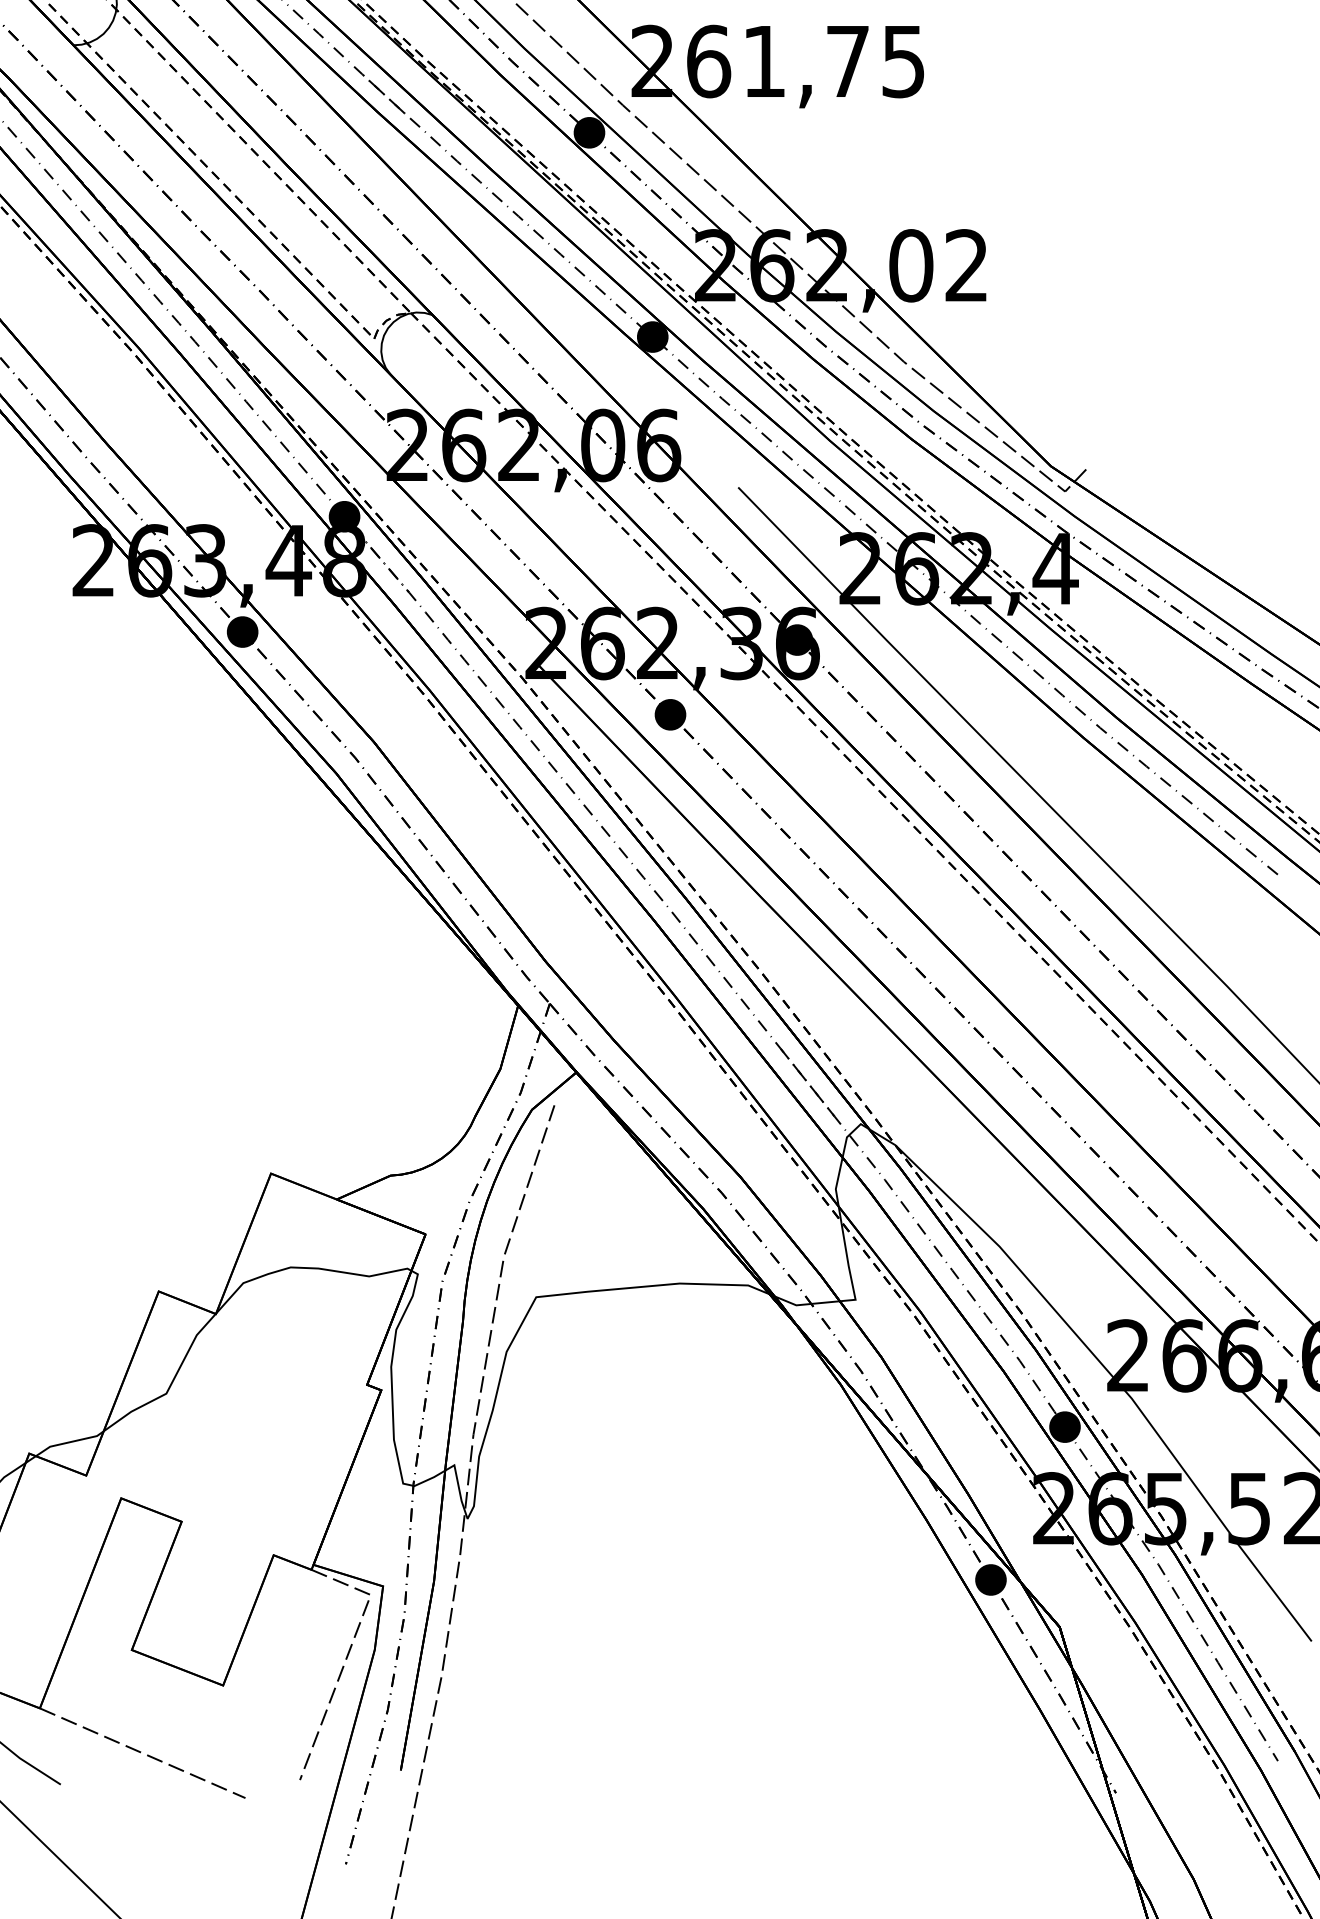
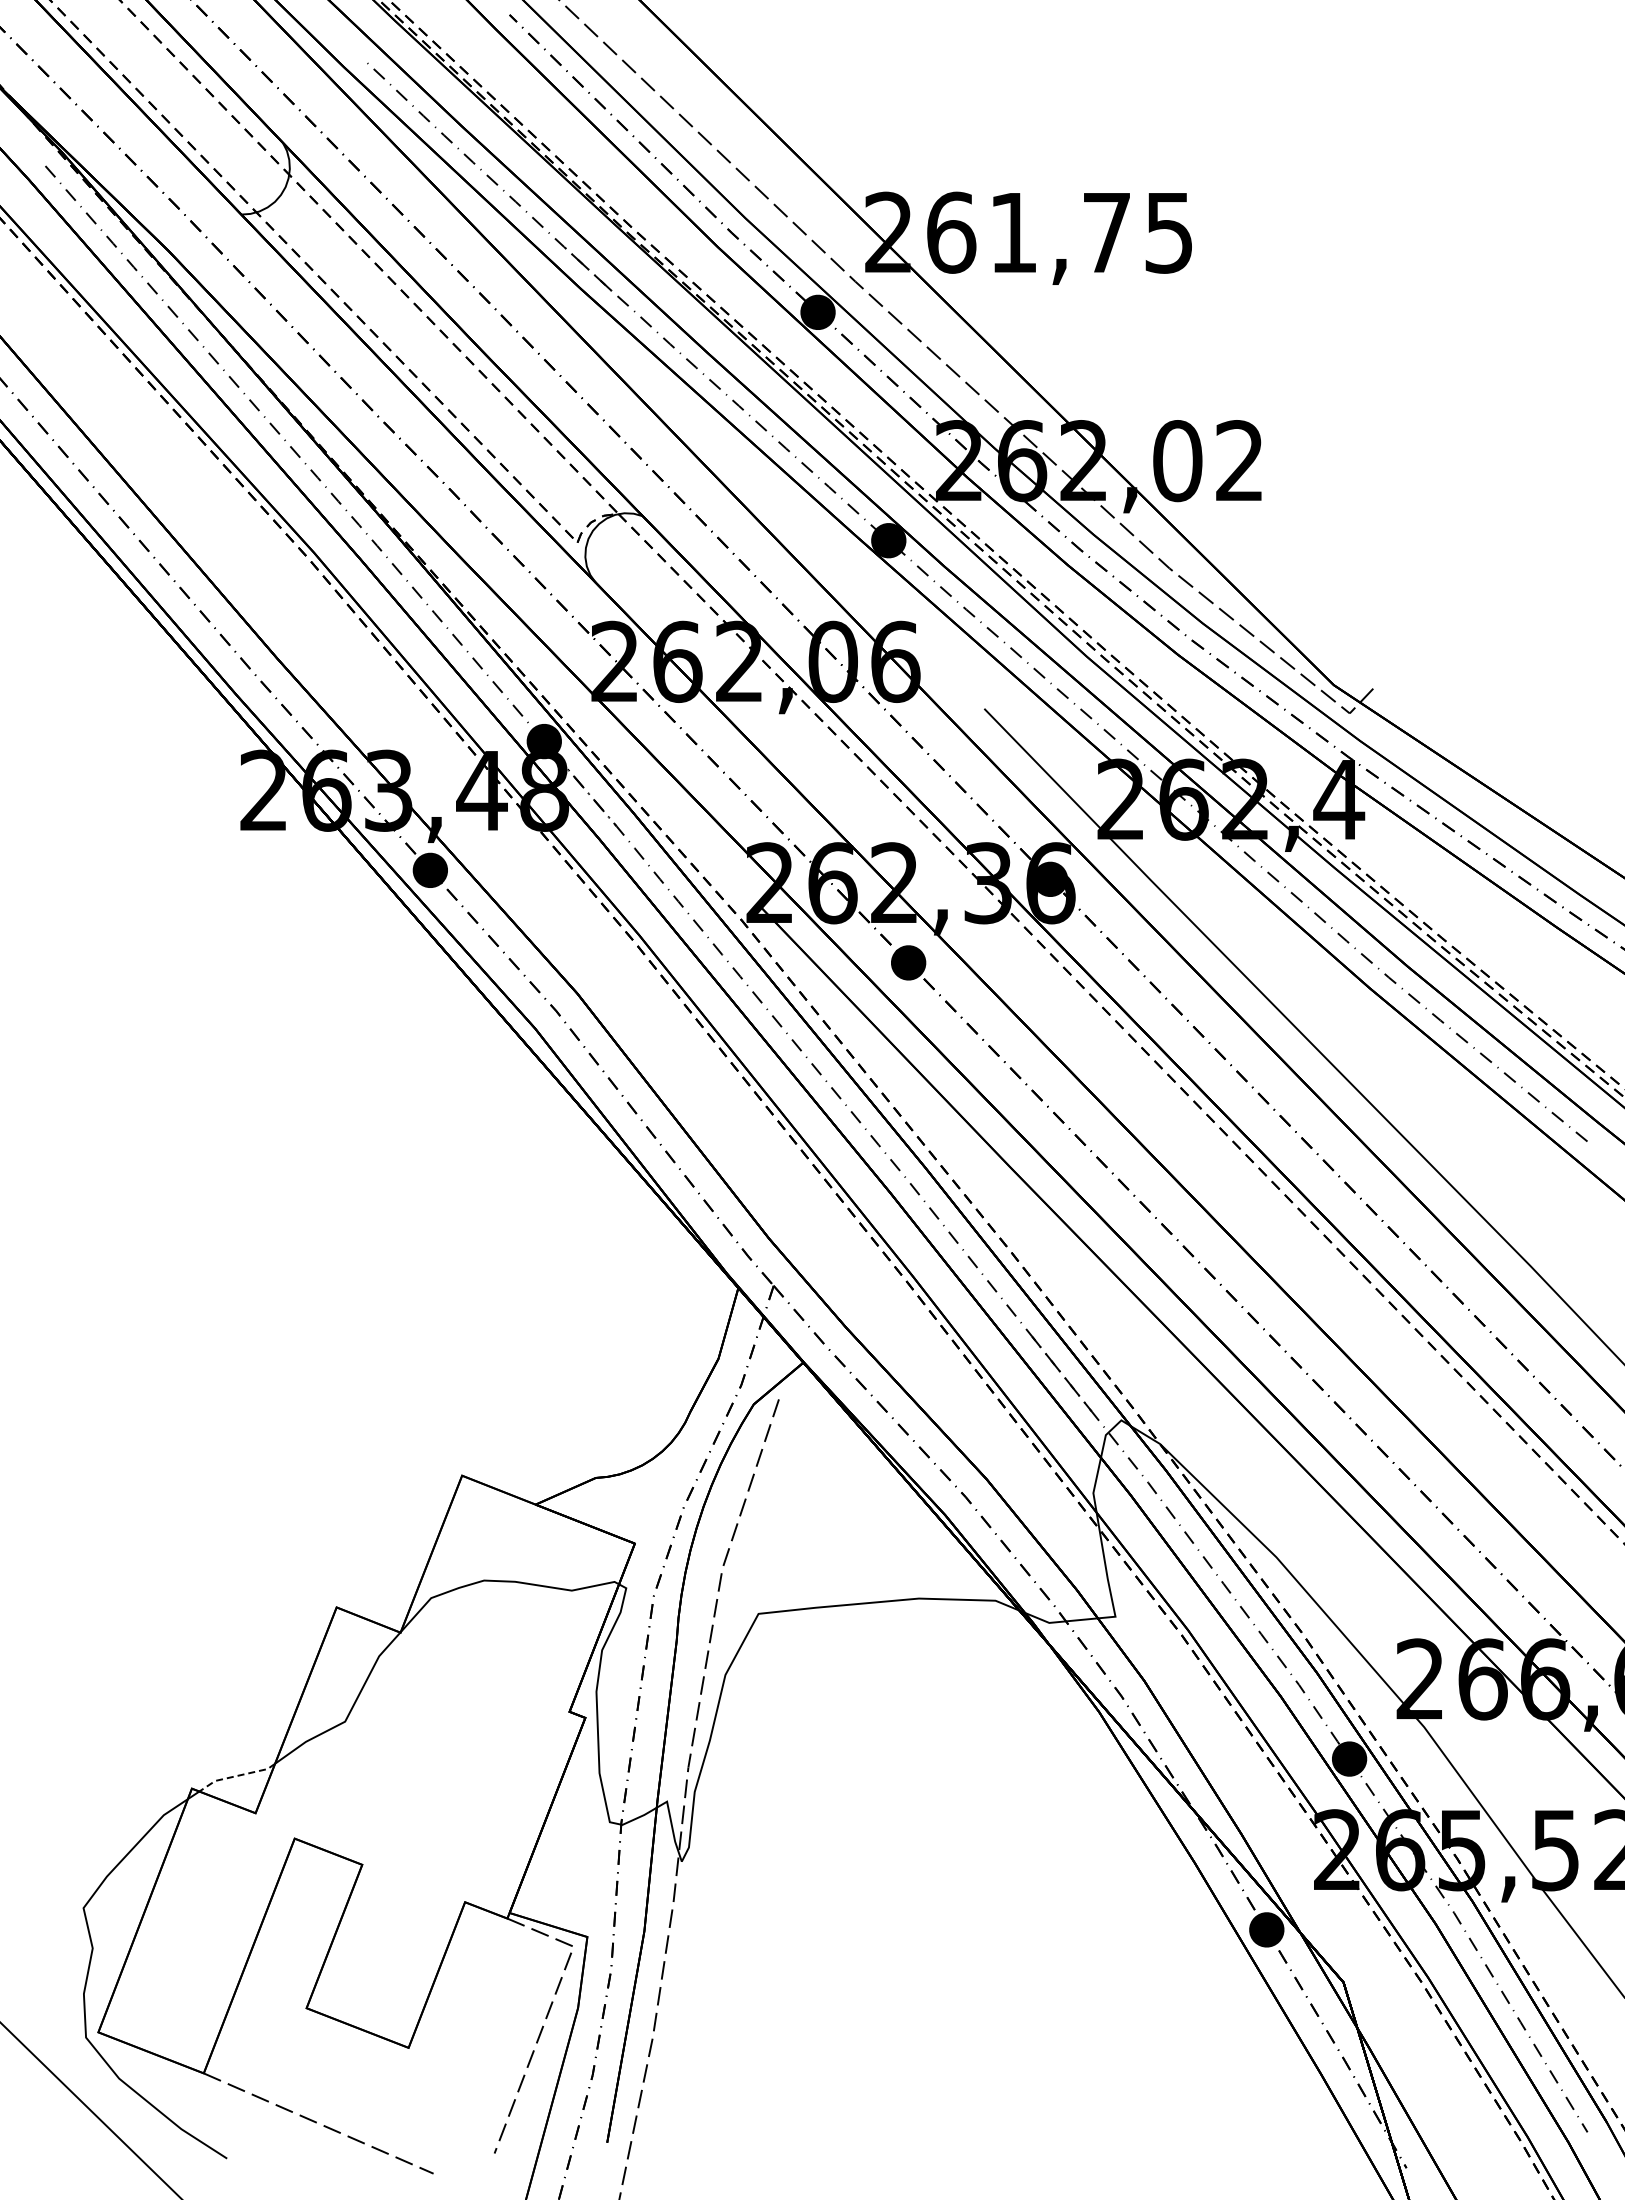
line: (69, 1442) -> (236, 1776), solid -> dashed

